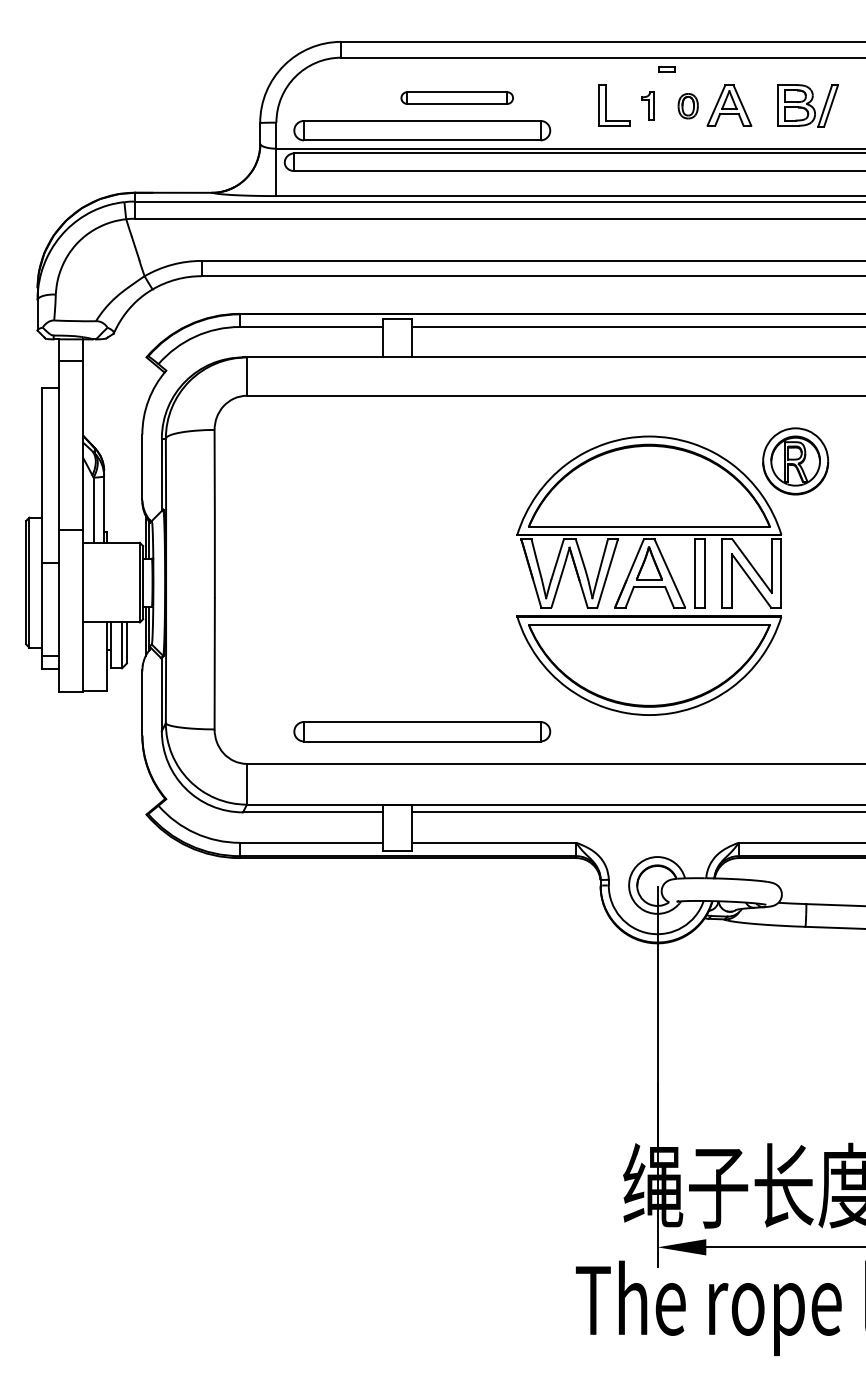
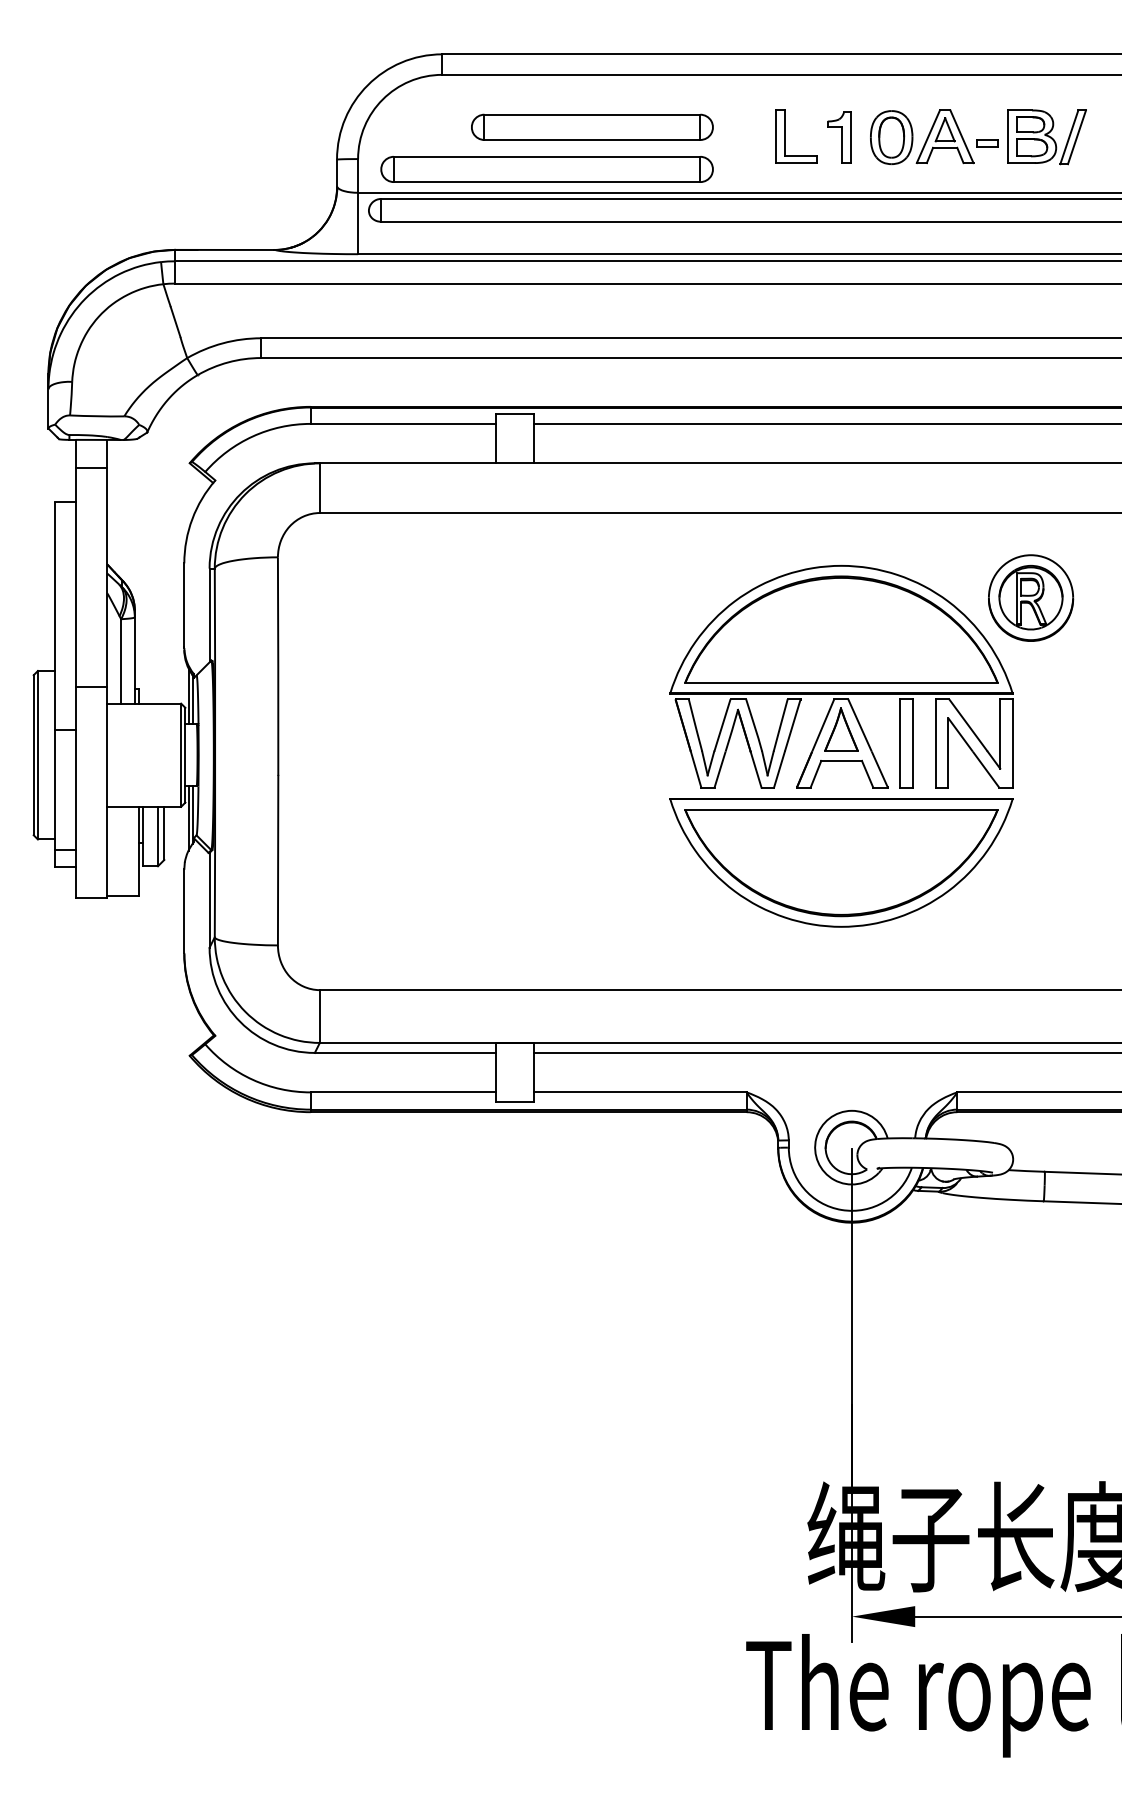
part: (667, 68) -> (987, 143), moved
part: (457, 97) -> (592, 126), size x1.67
part: (647, 106) -> (839, 137), size x1.43
part: (688, 106) -> (891, 137), size x1.67
part: (421, 731) -> (546, 948), removed

